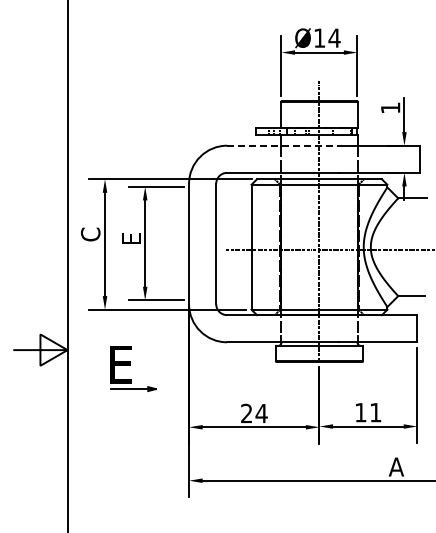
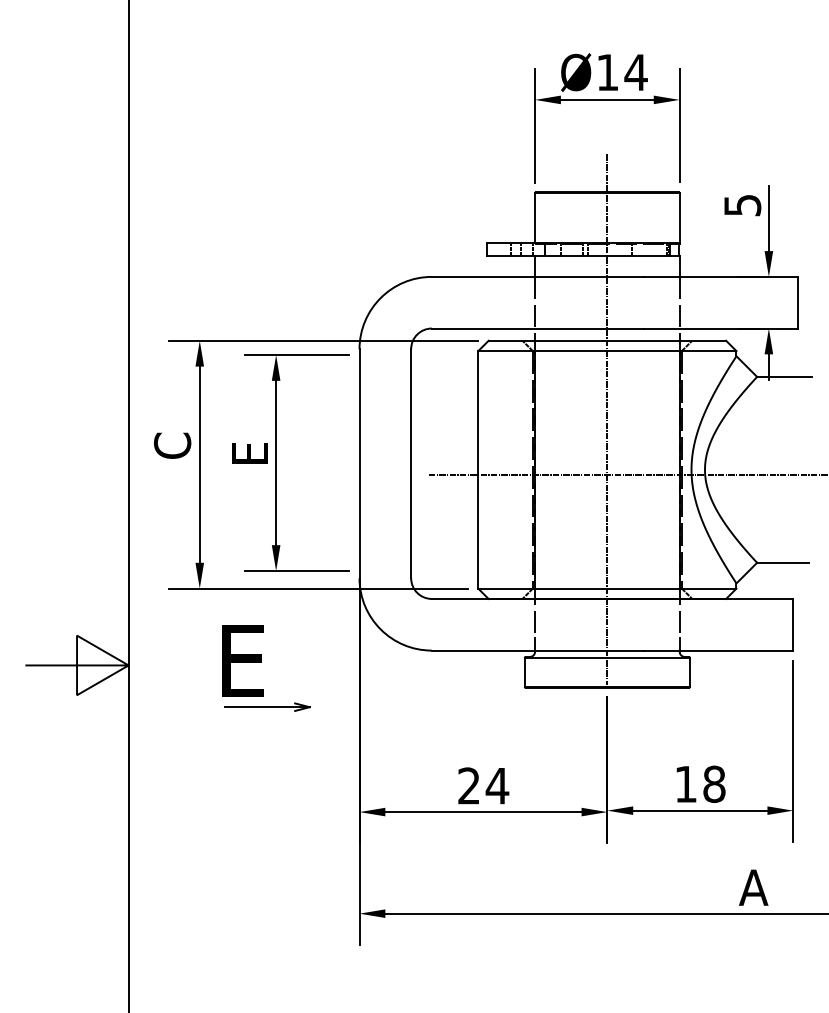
text: (390, 107) -> (742, 204), 1 -> 5
line: (282, 145) -> (537, 276), dashed -> solid
part: (133, 368) -> (267, 668), moved
text: (375, 412) -> (713, 784), 11 -> 18

